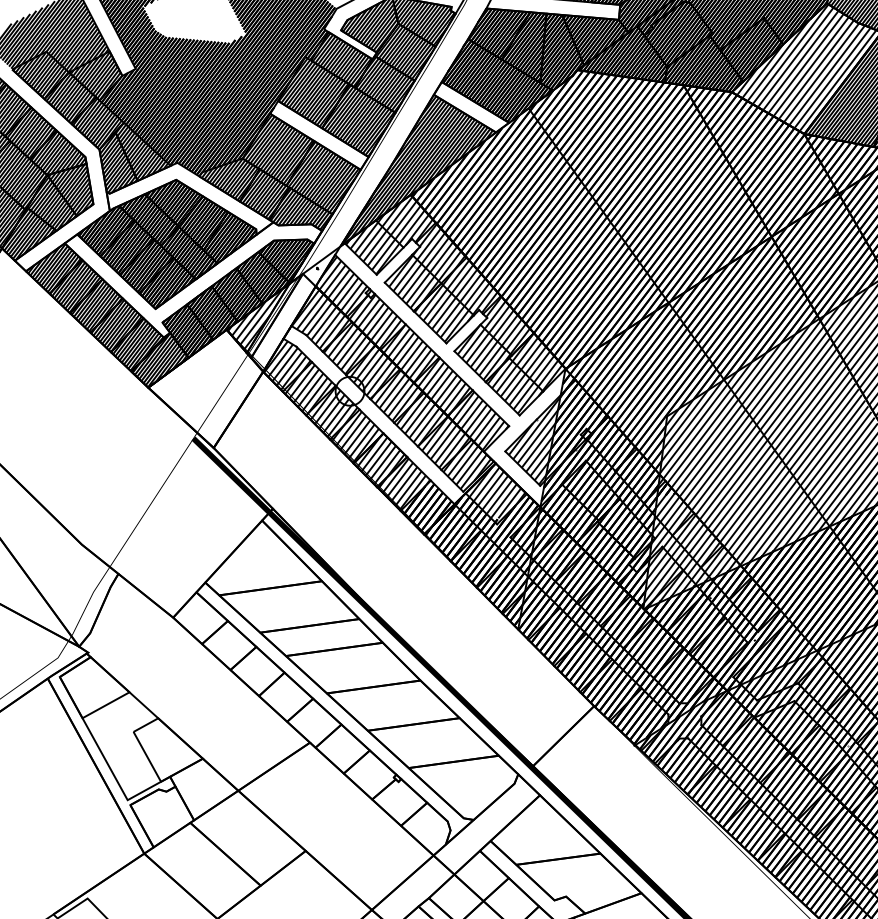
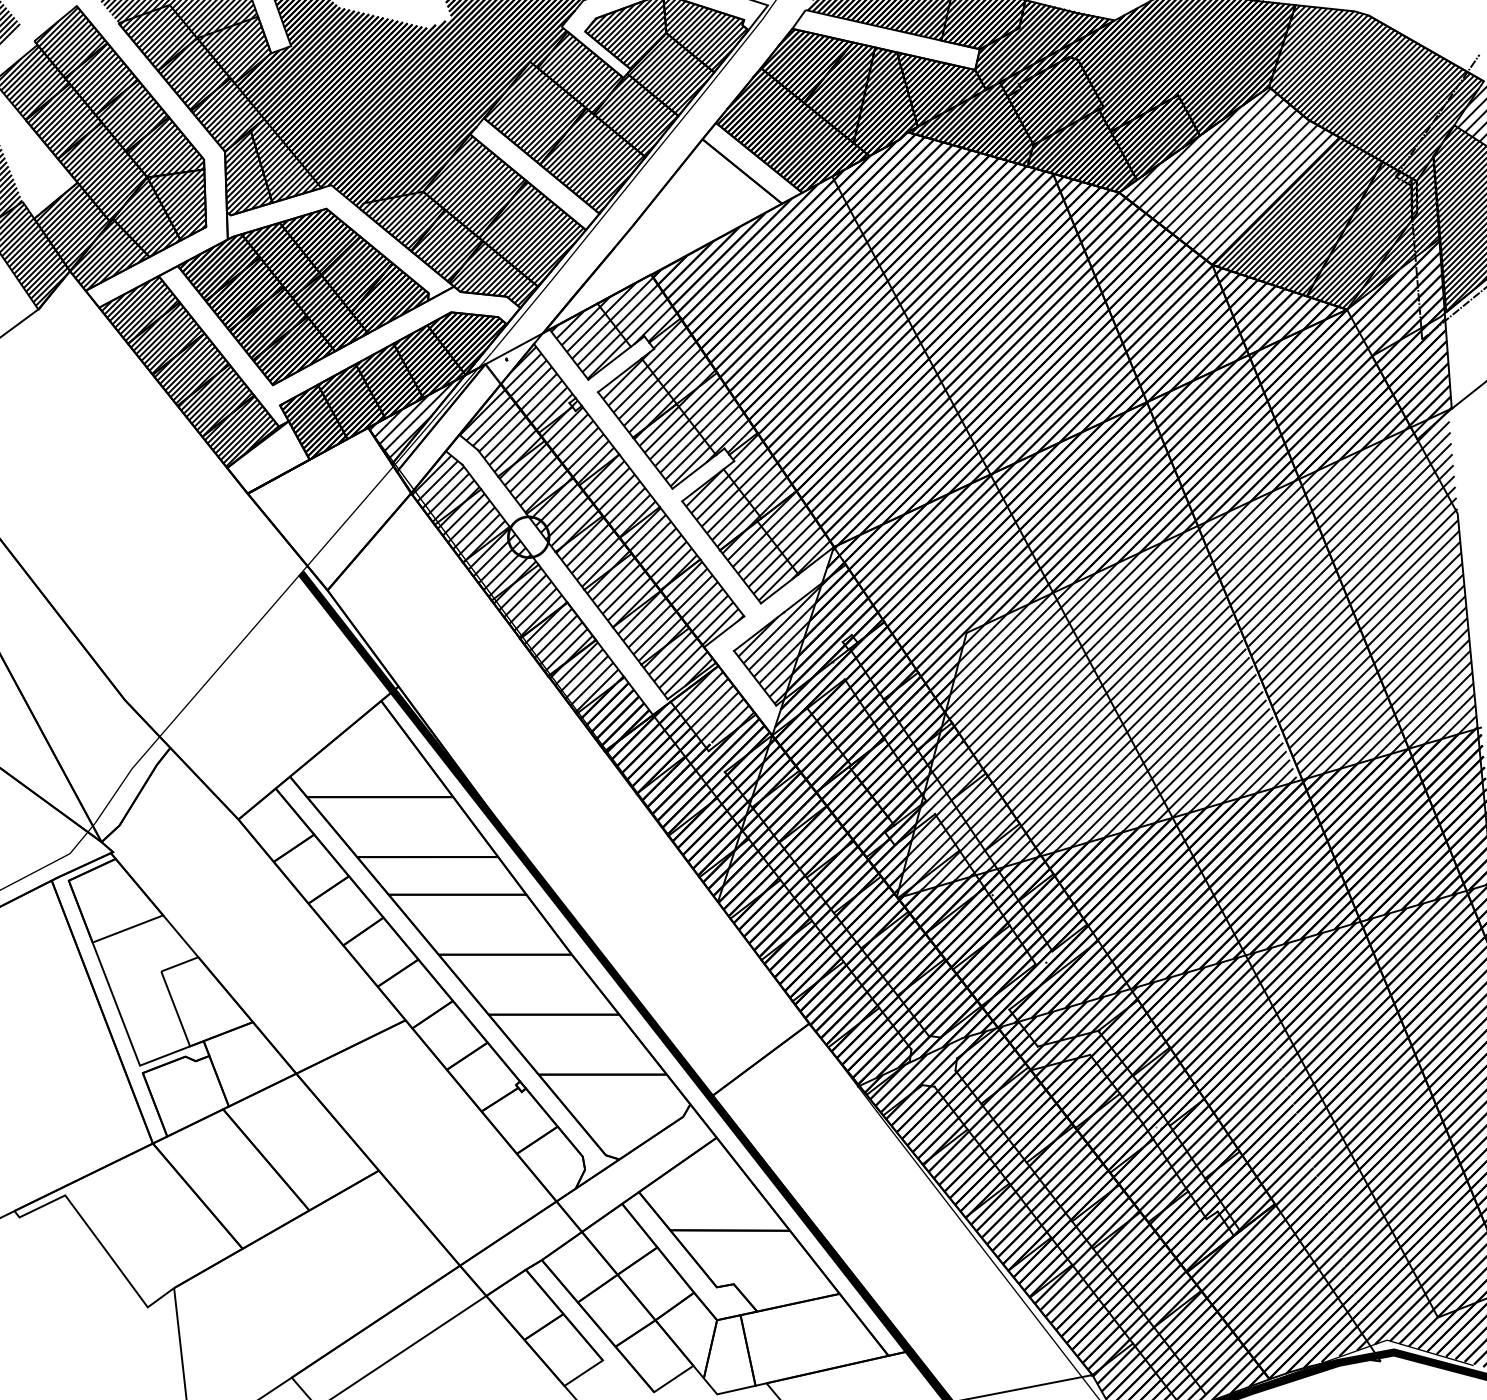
hatch: (415, 167) -> (662, 236), removed
hatch: (158, 360) -> (267, 457), removed

